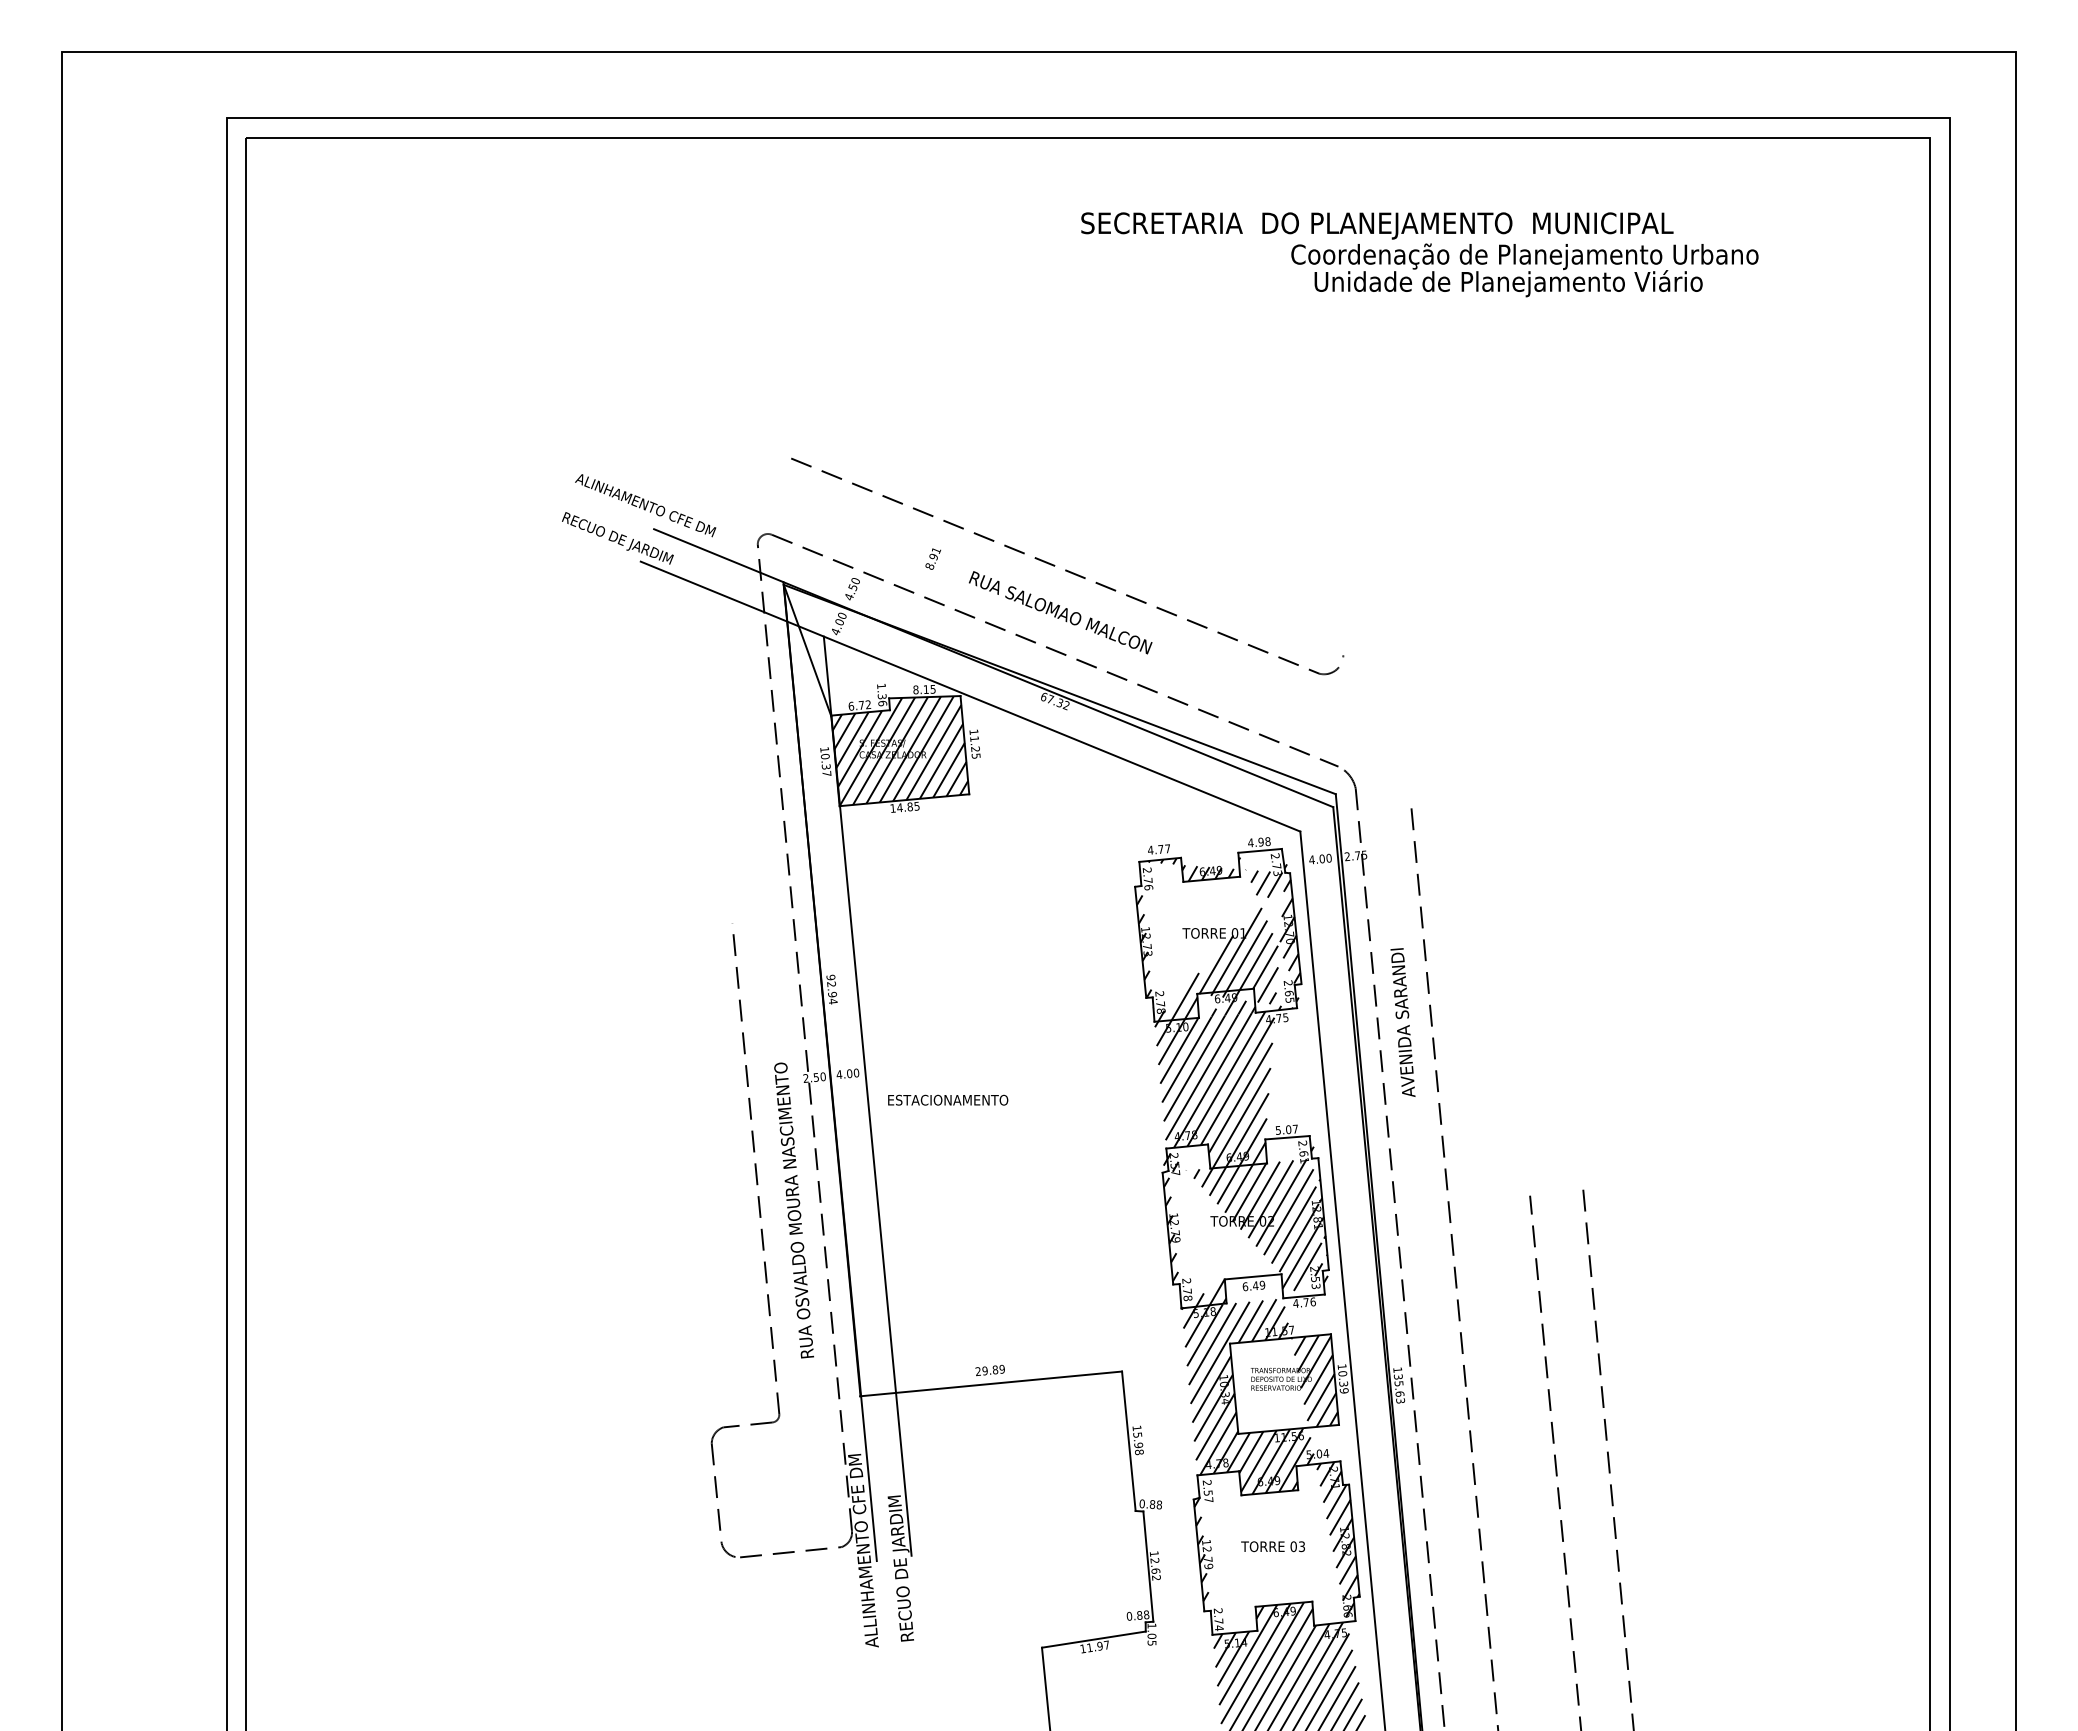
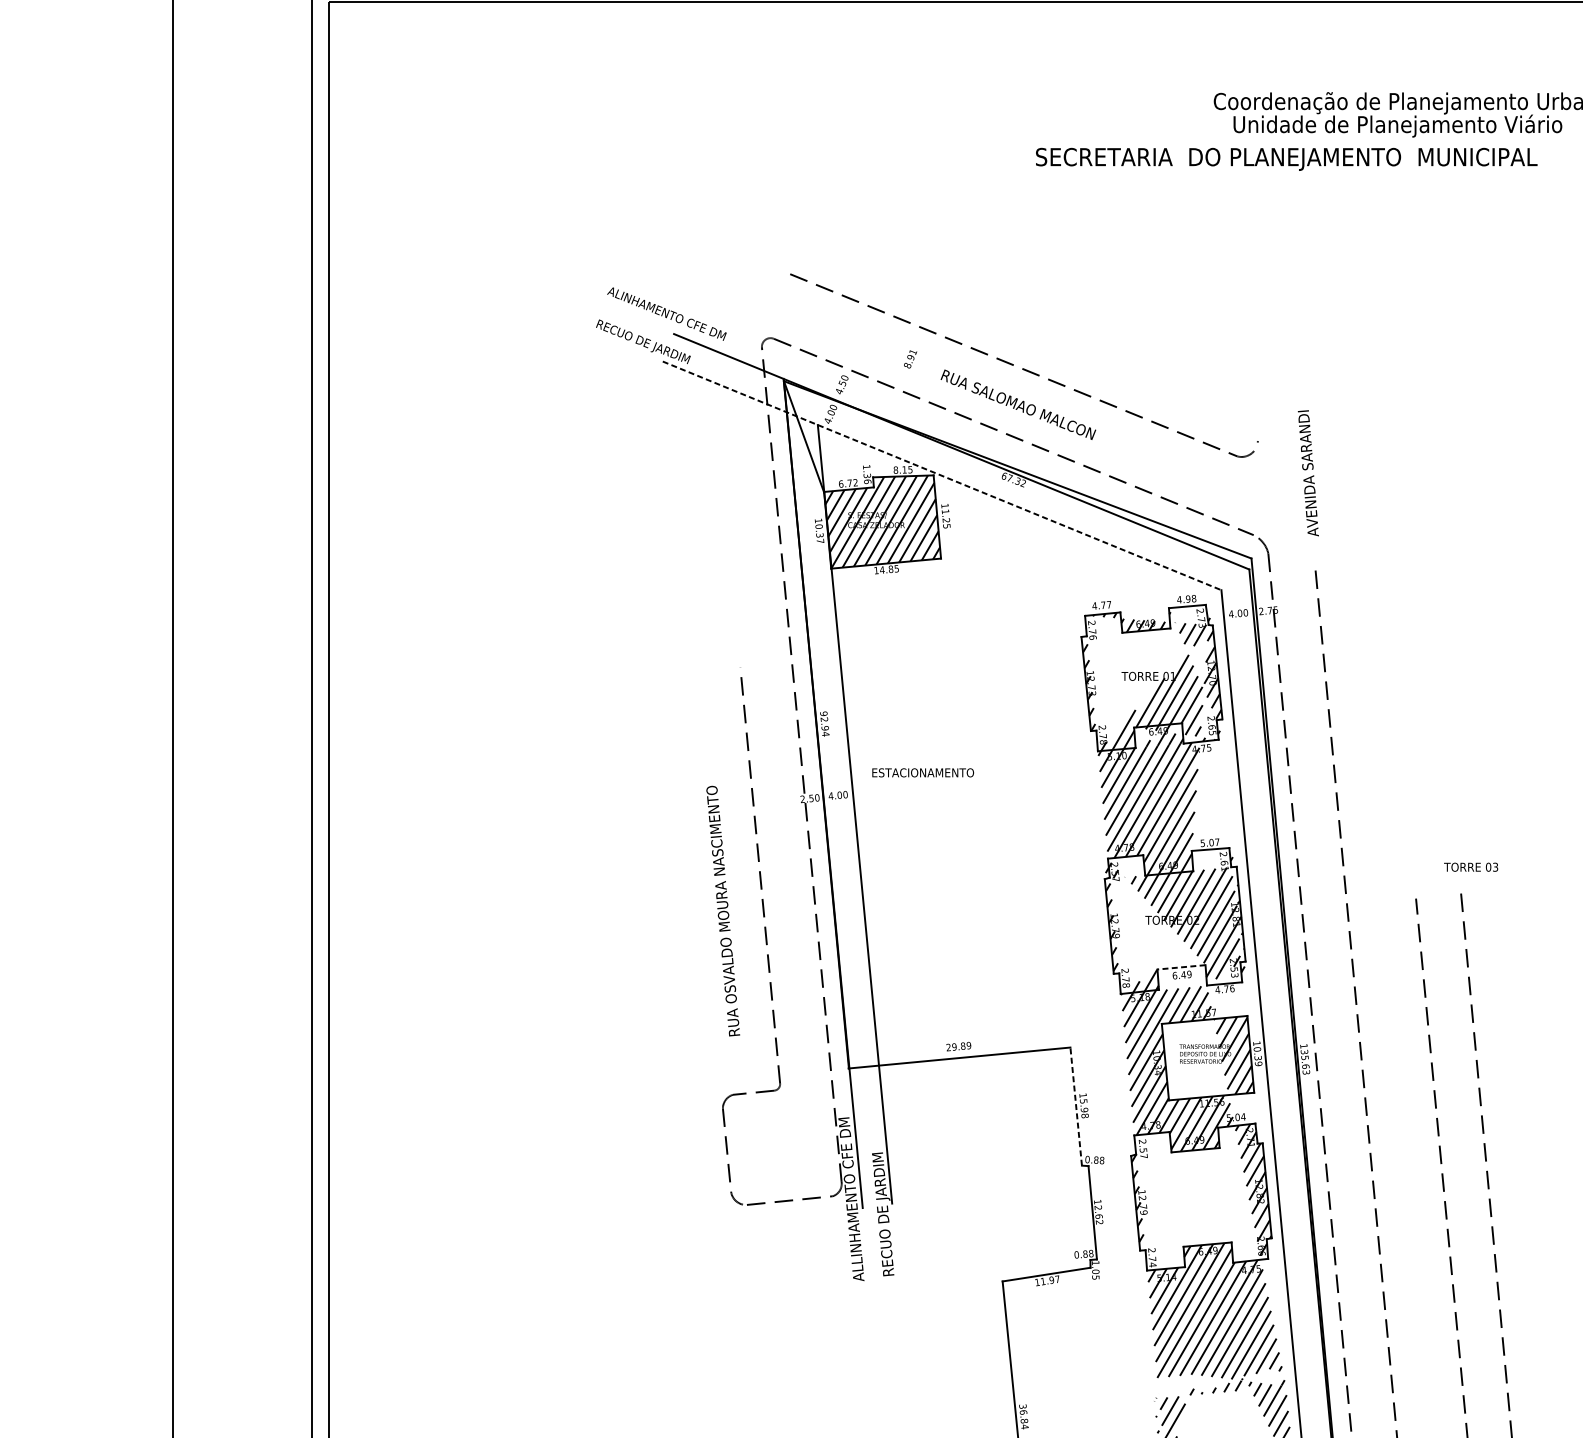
text: (1377, 225) -> (1286, 158), moved
line: (971, 696) -> (942, 475), solid -> dashed
text: (1402, 1022) -> (1307, 473), moved
text: (948, 1099) -> (923, 772), moved
text: (793, 1210) -> (722, 911), moved
line: (1252, 1276) -> (1180, 967), solid -> dashed
line: (1128, 1440) -> (1075, 1105), solid -> dashed
text: (1272, 1546) -> (1470, 867), moved

